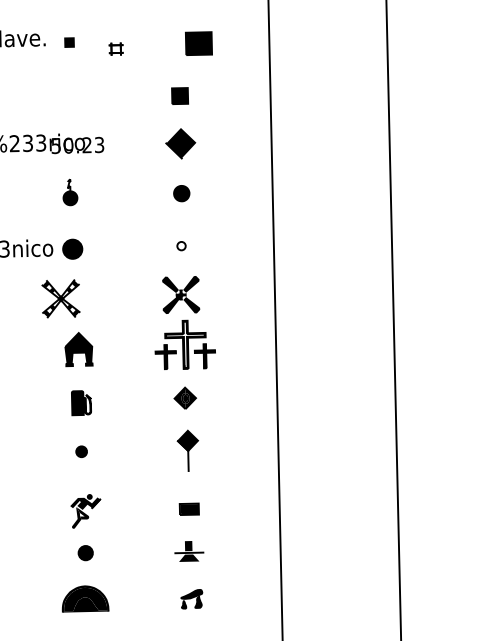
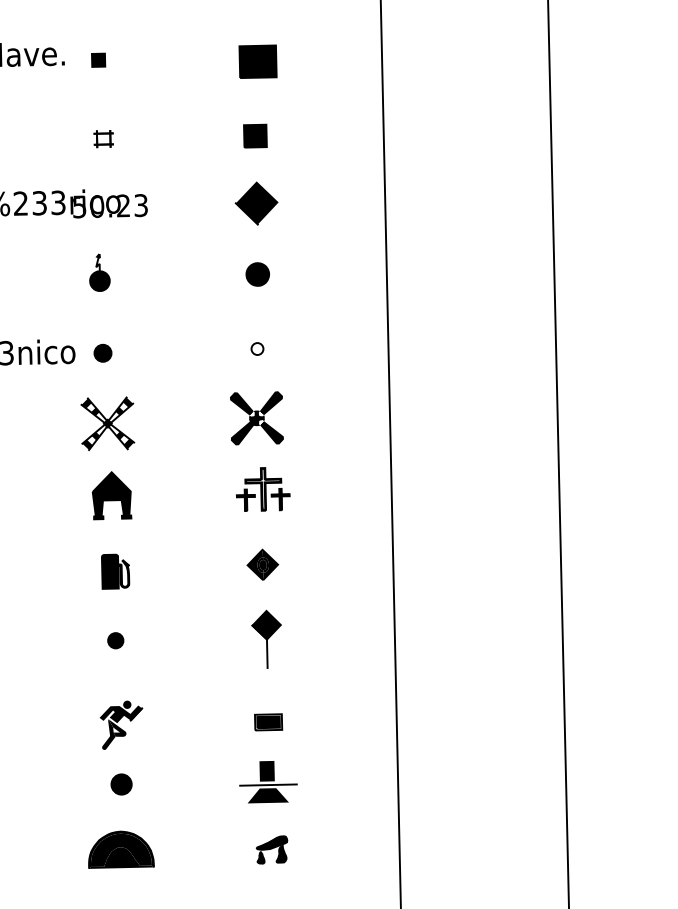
part: (198, 43) -> (257, 61), moved
part: (115, 48) -> (102, 138), moved
part: (72, 248) -> (102, 352), size x0.62
part: (60, 298) -> (107, 423), moved
part: (185, 345) -> (263, 489), size x0.62
part: (189, 551) -> (268, 782), size x1.43

